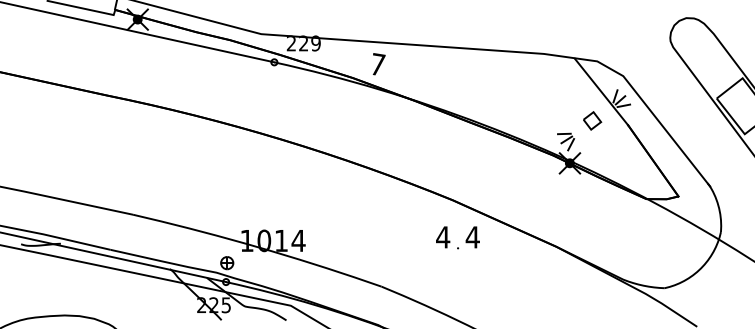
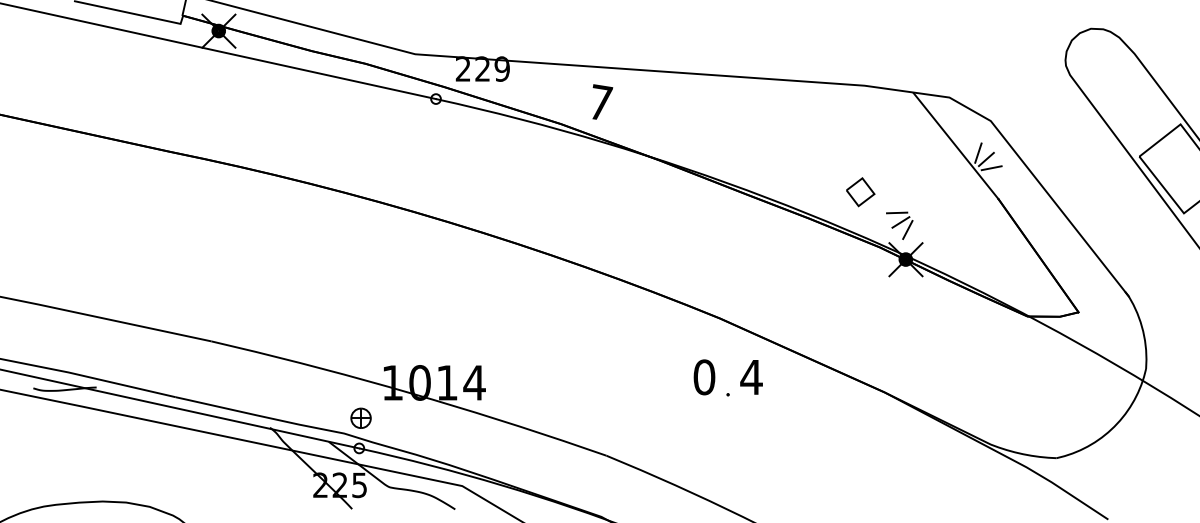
part: (592, 120) -> (860, 191), moved
text: (443, 237) -> (704, 377), 4 -> 0

